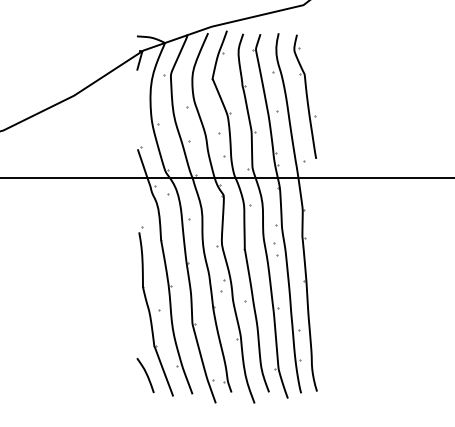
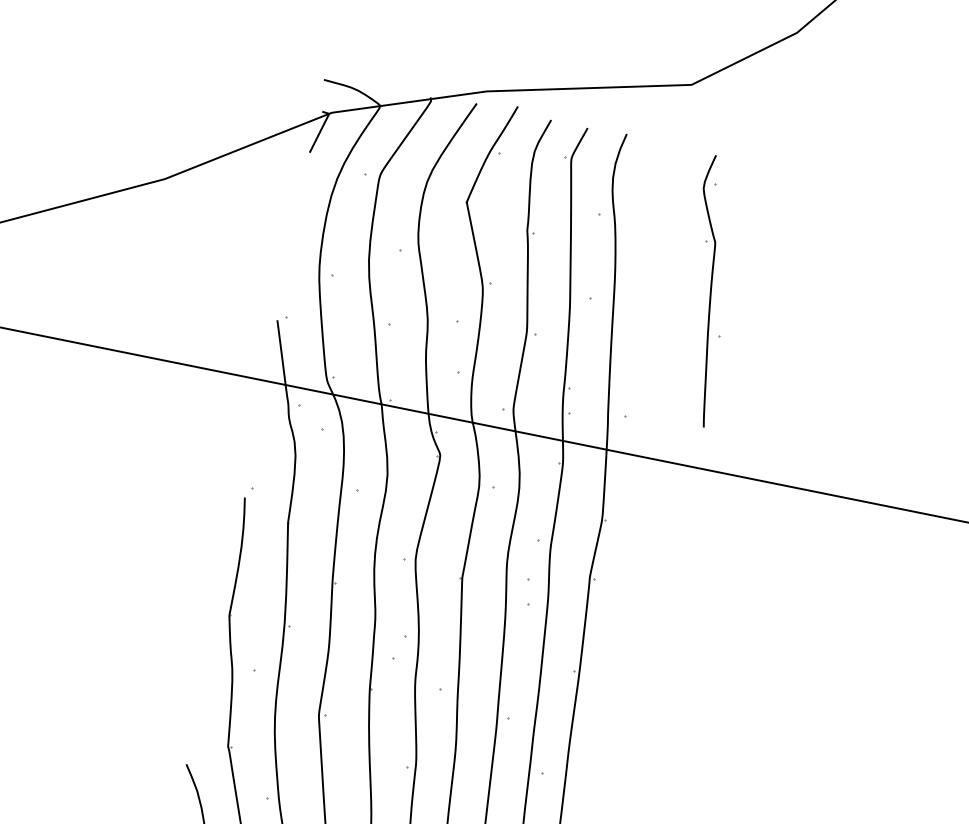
part: (304, 96) -> (705, 289), moved

